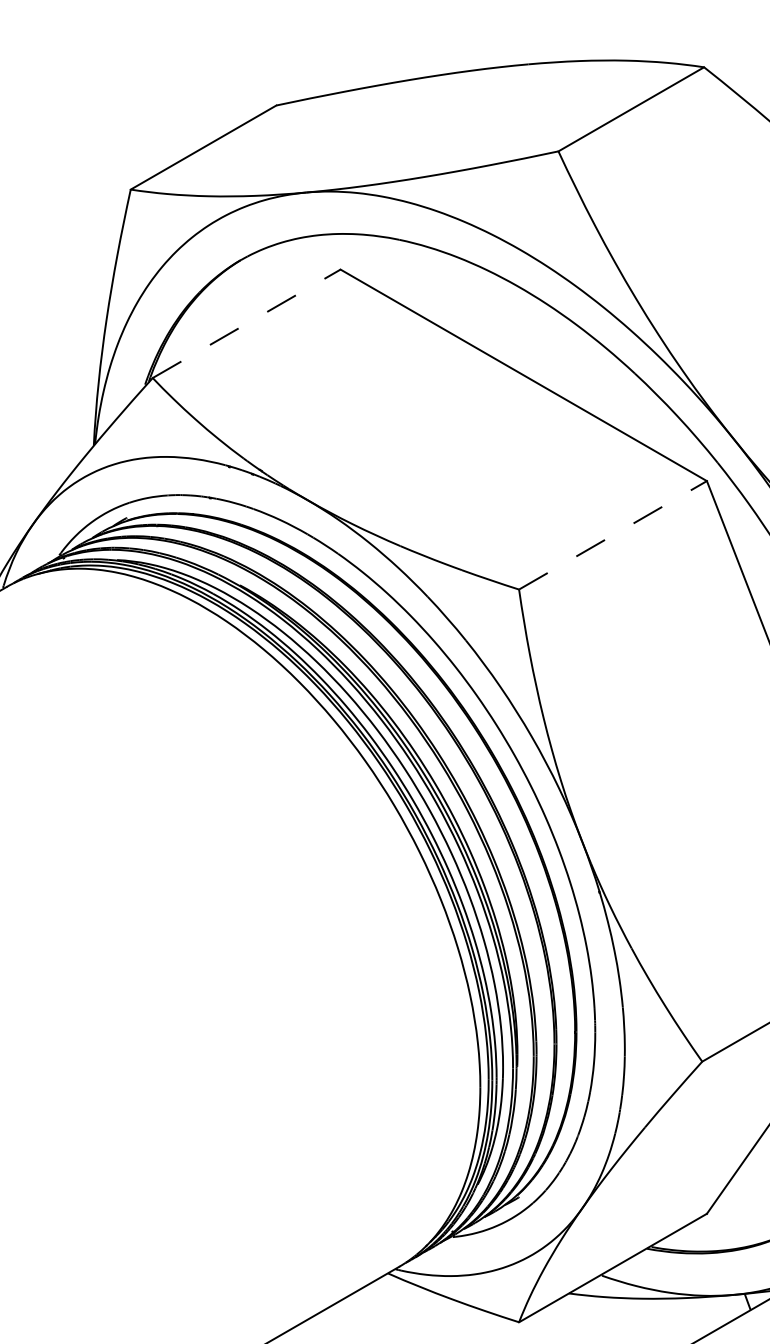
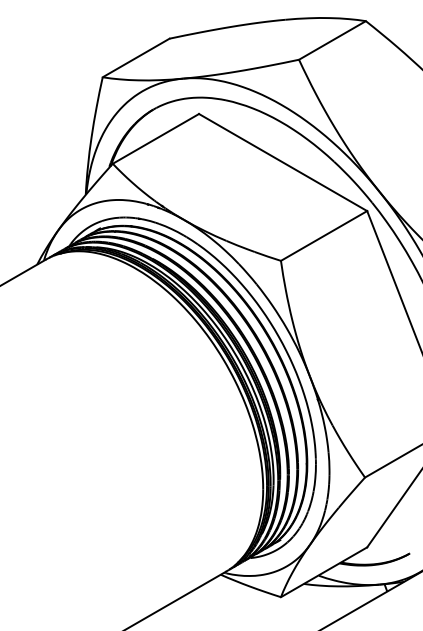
line: (245, 322) -> (155, 138), dashed -> solid
line: (613, 534) -> (324, 235), dashed -> solid

